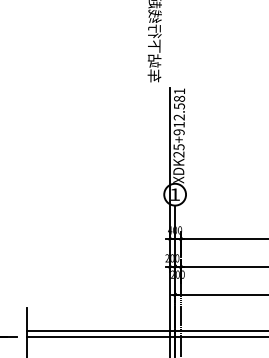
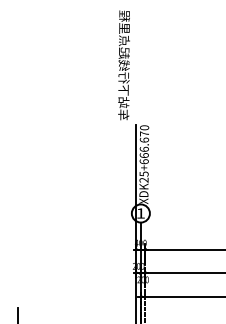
text: (179, 111) -> (144, 144), XDK25+912.581 -> XDK25+666.670

